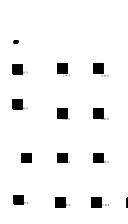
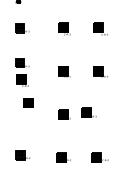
part: (20, 122) -> (22, 80), added
part: (26, 157) -> (28, 102), moved
part: (100, 157) -> (88, 112), moved

